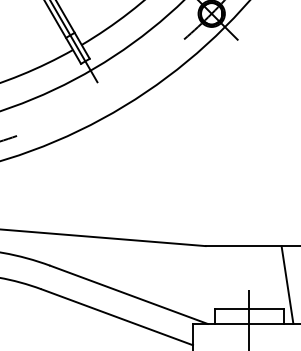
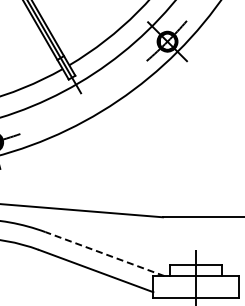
line: (287, 284) -> (224, 246), removed
line: (128, 294) -> (104, 253), solid -> dashed

